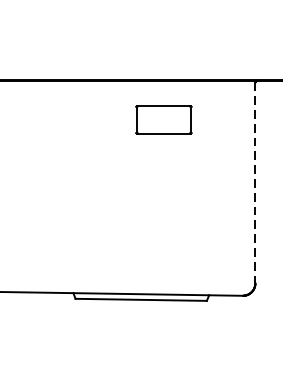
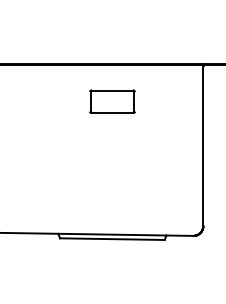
part: (163, 119) -> (112, 101), moved
line: (255, 183) -> (203, 146), dashed -> solid

